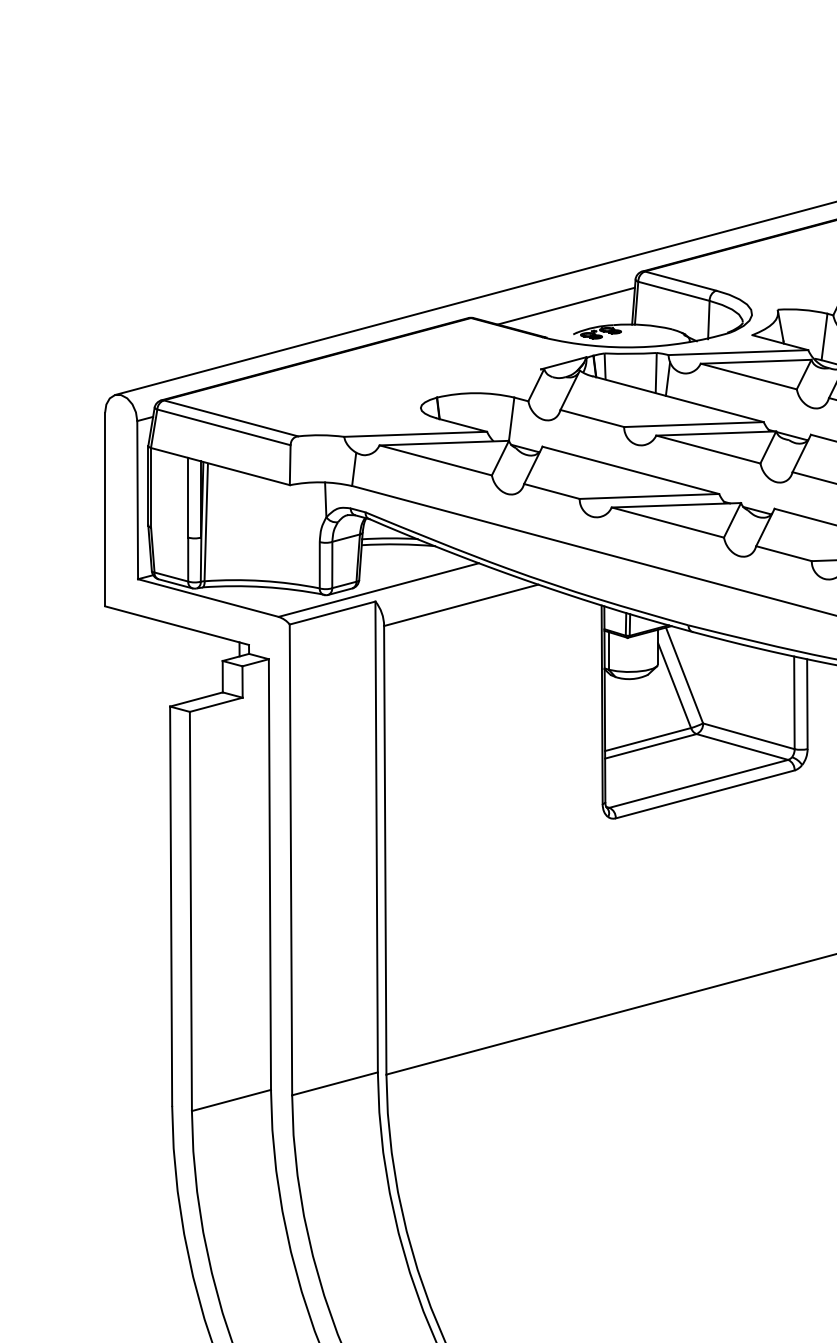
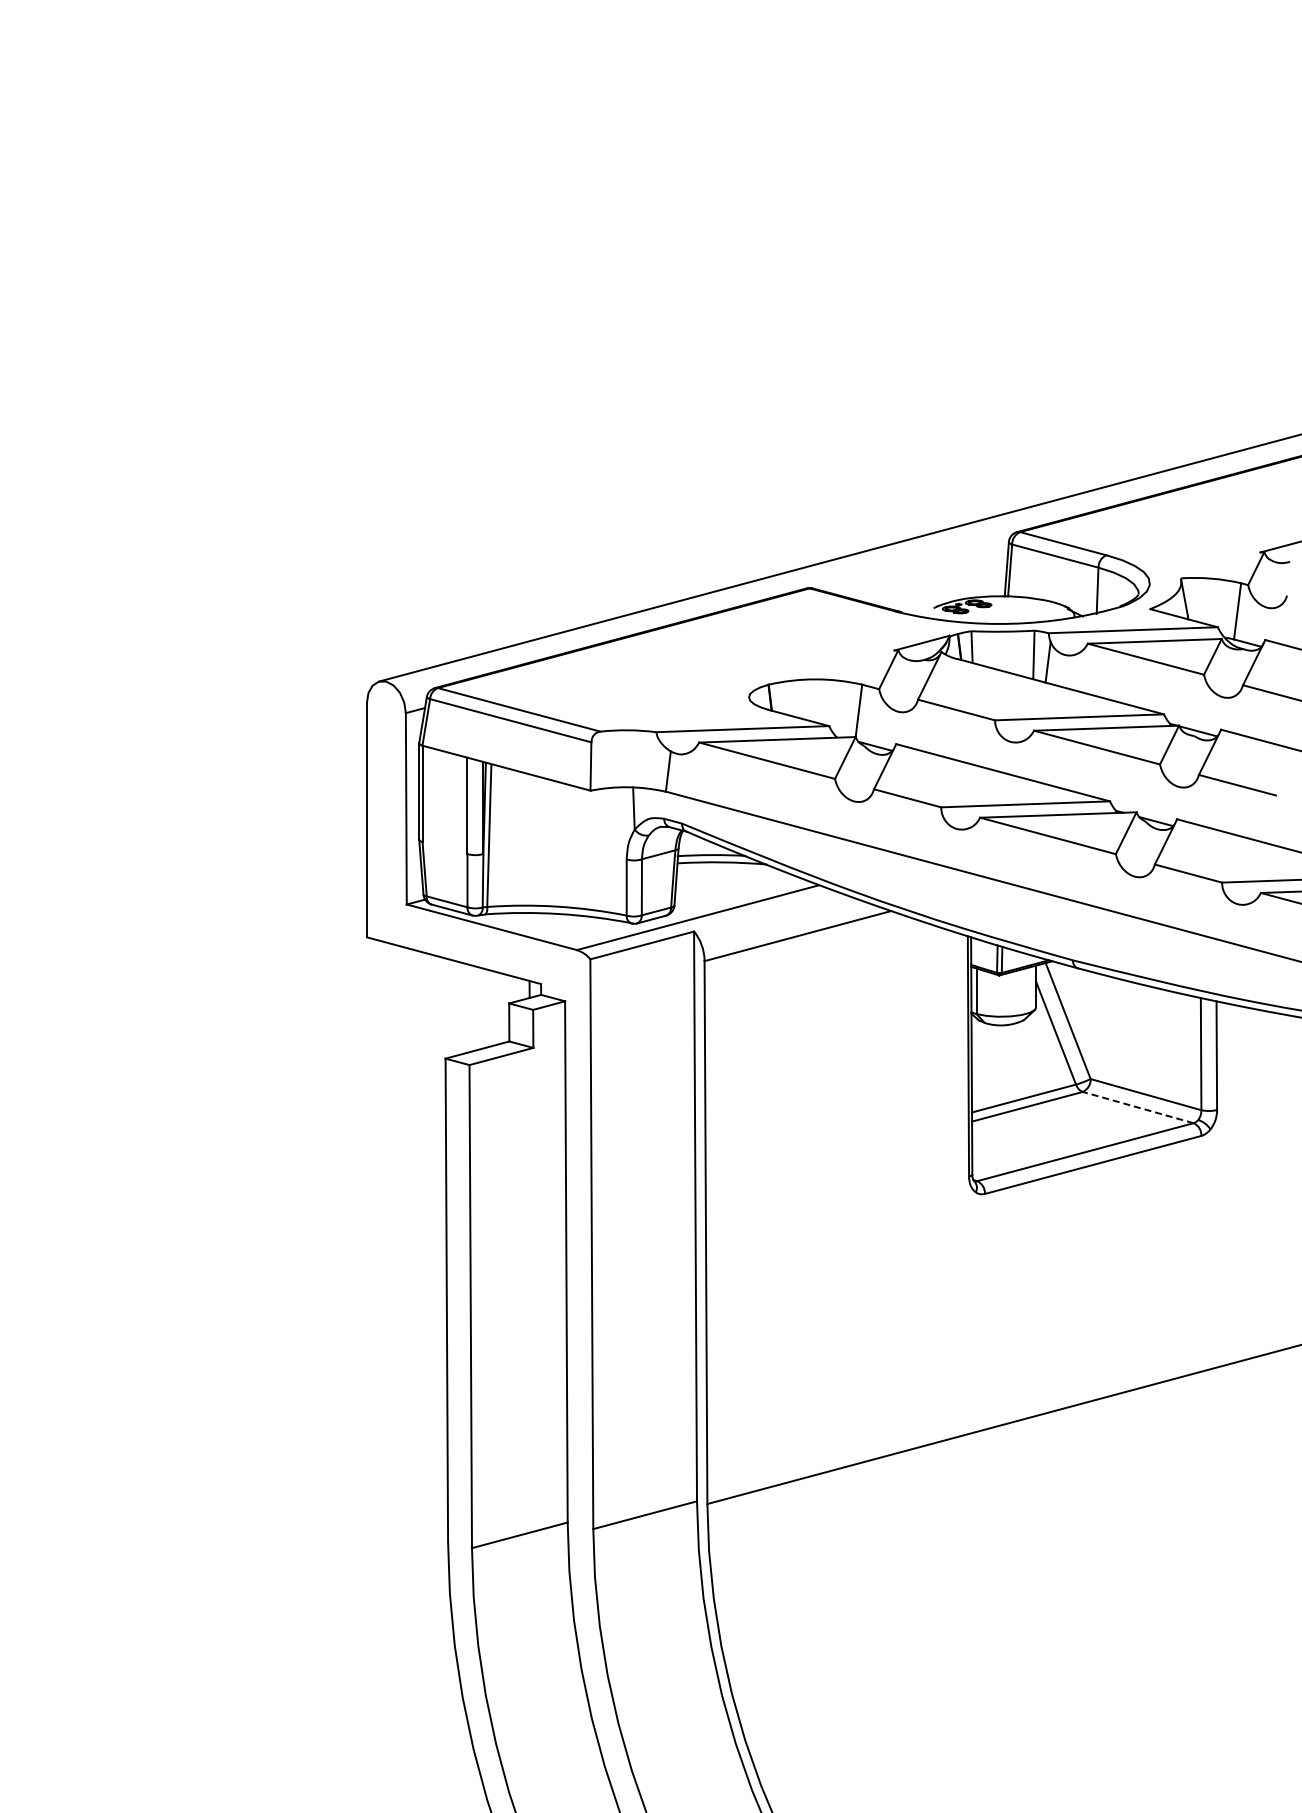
line: (566, 305) -> (925, 573), removed
line: (742, 746) -> (1138, 1107), solid -> dashed

